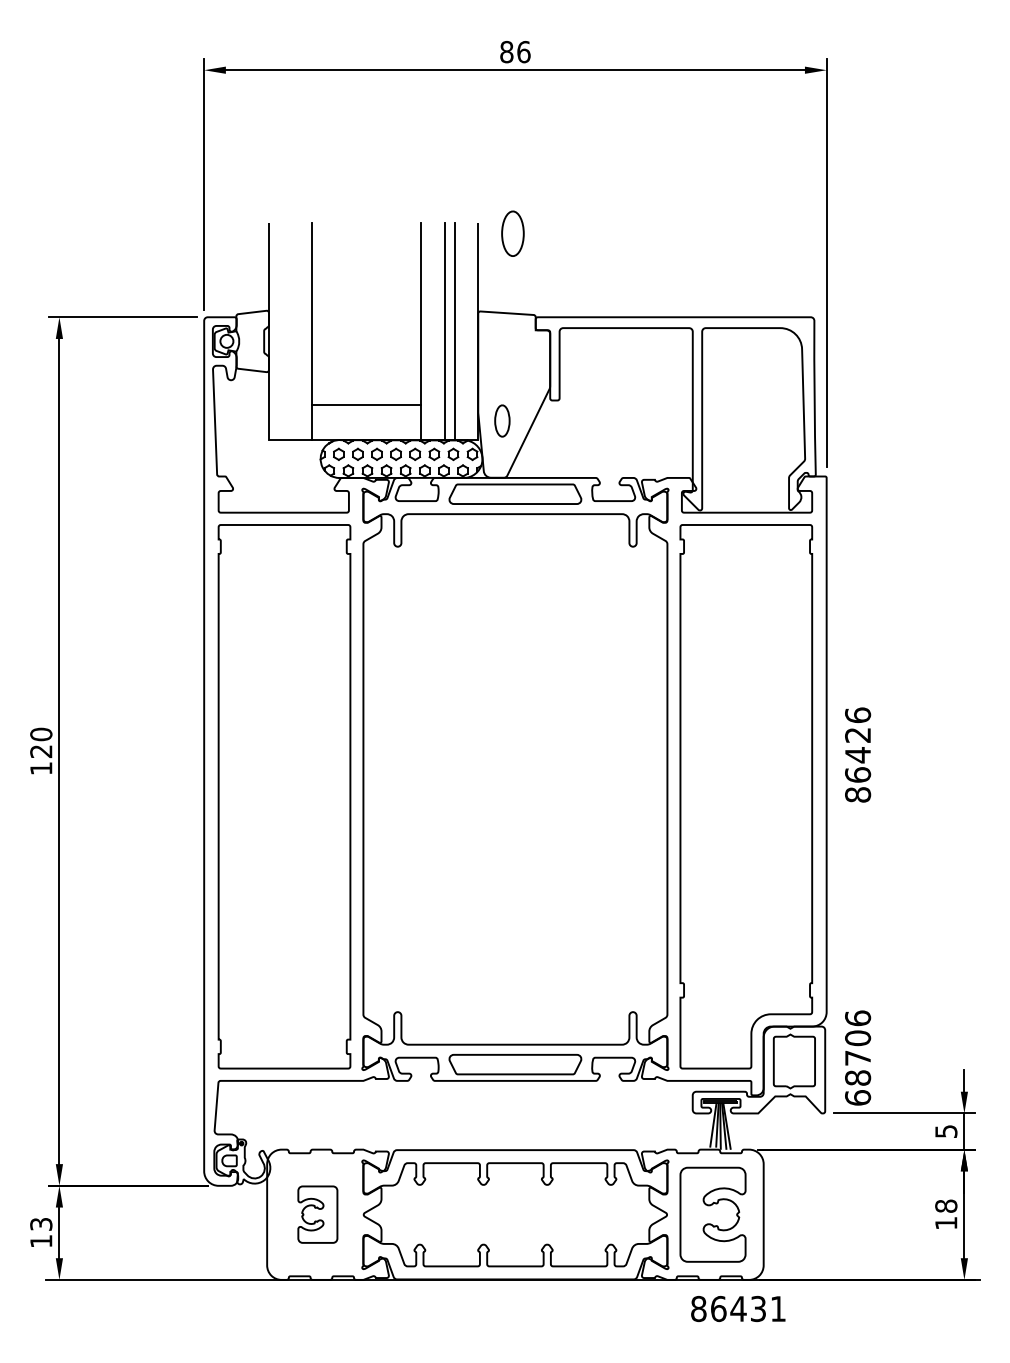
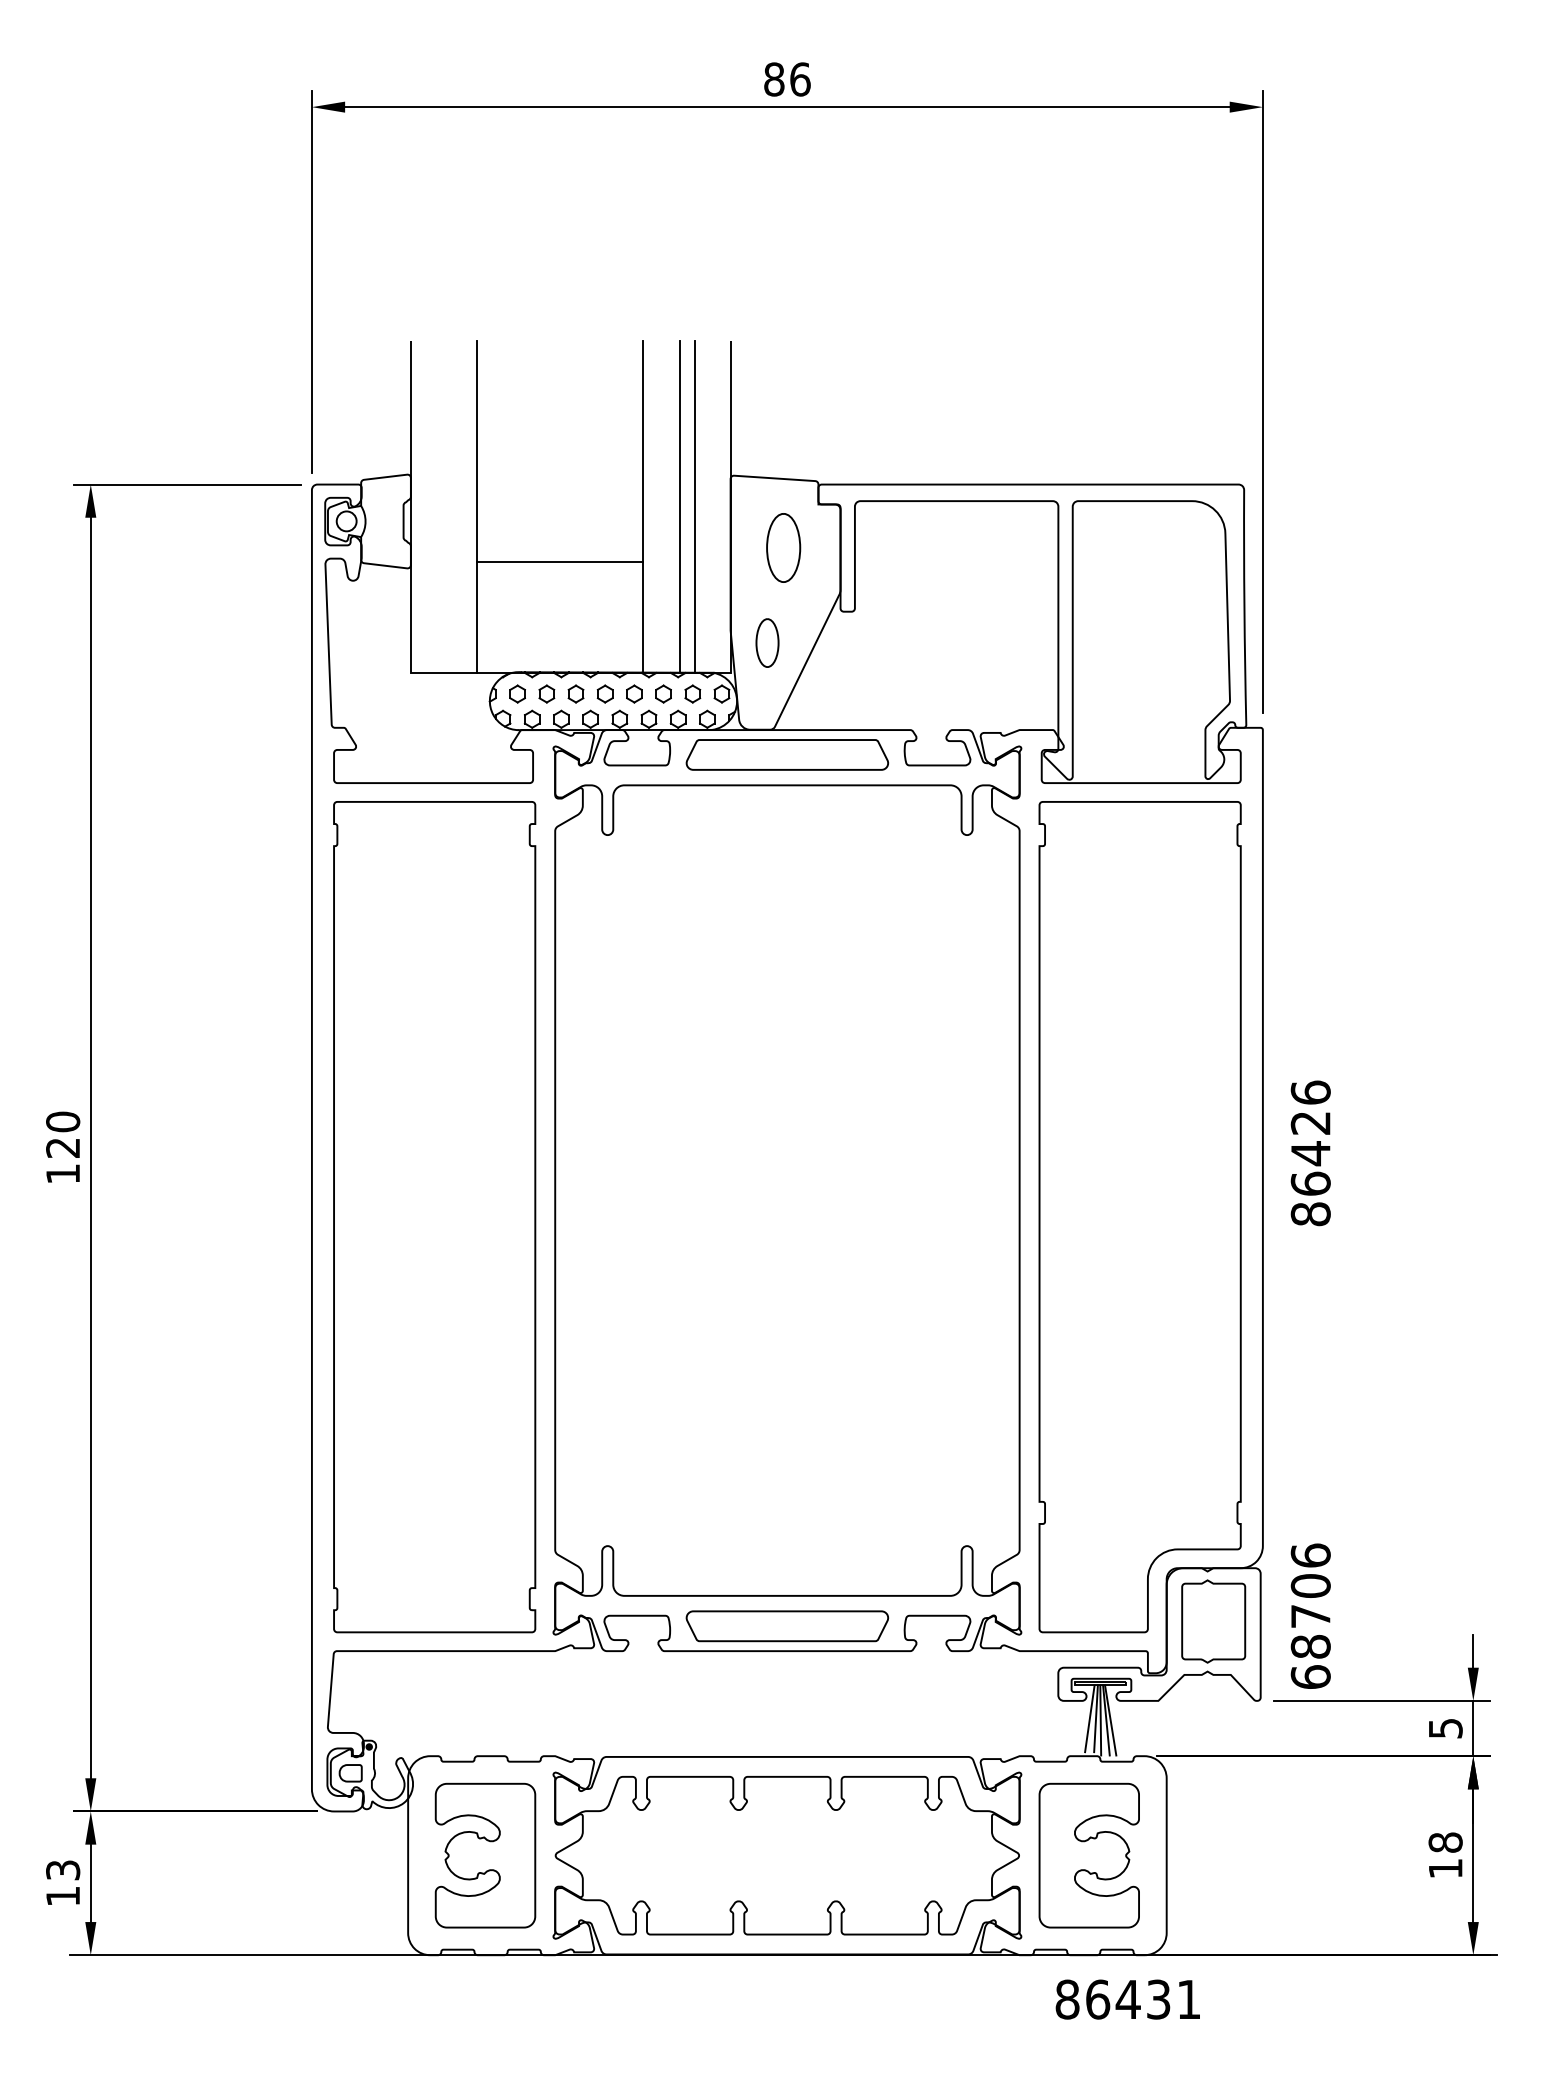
part: (512, 233) -> (782, 547), moved
line: (366, 404) -> (559, 561), moved
part: (317, 1214) -> (485, 1855), size x1.67

